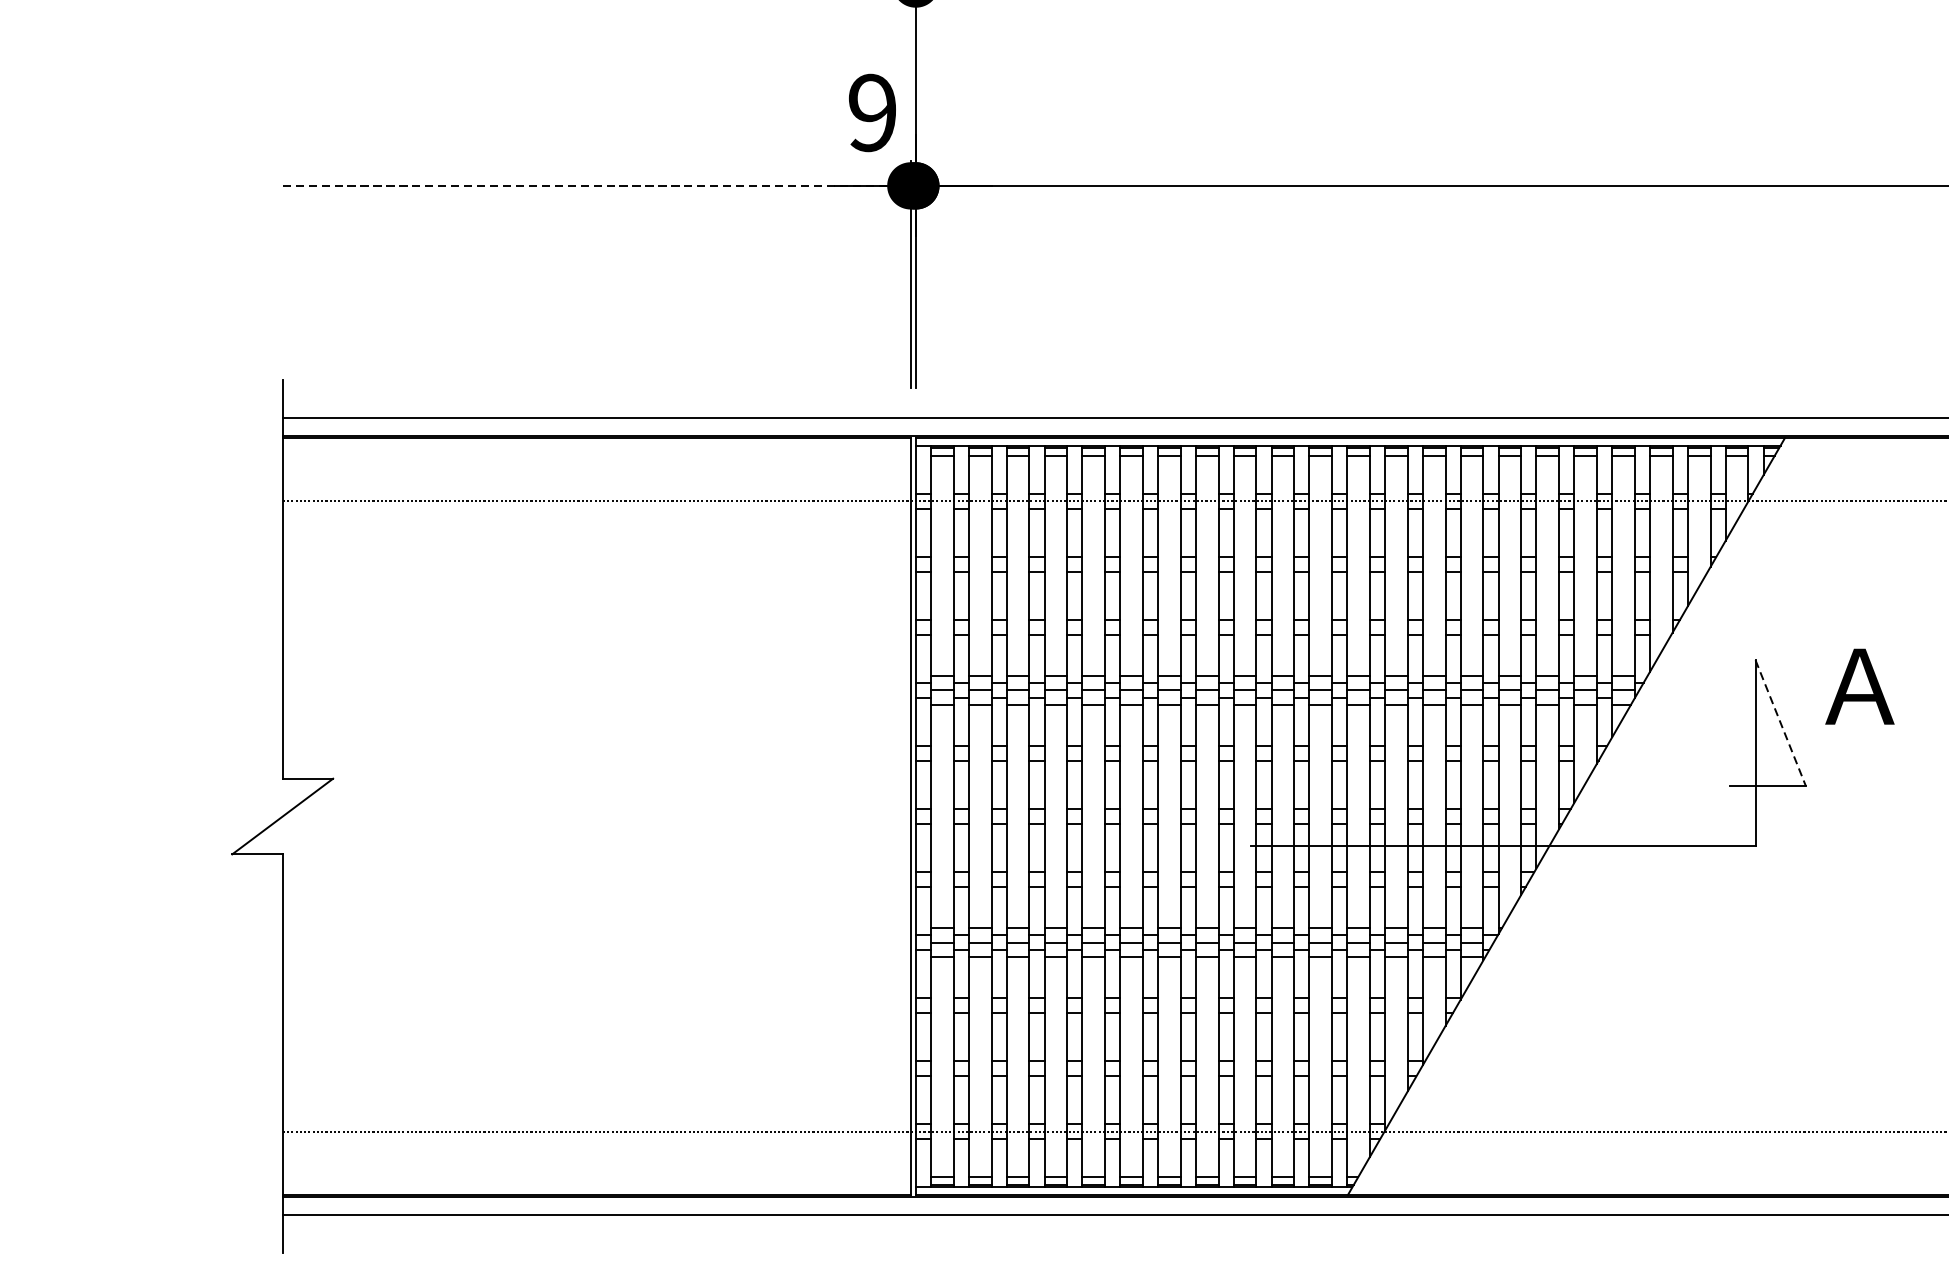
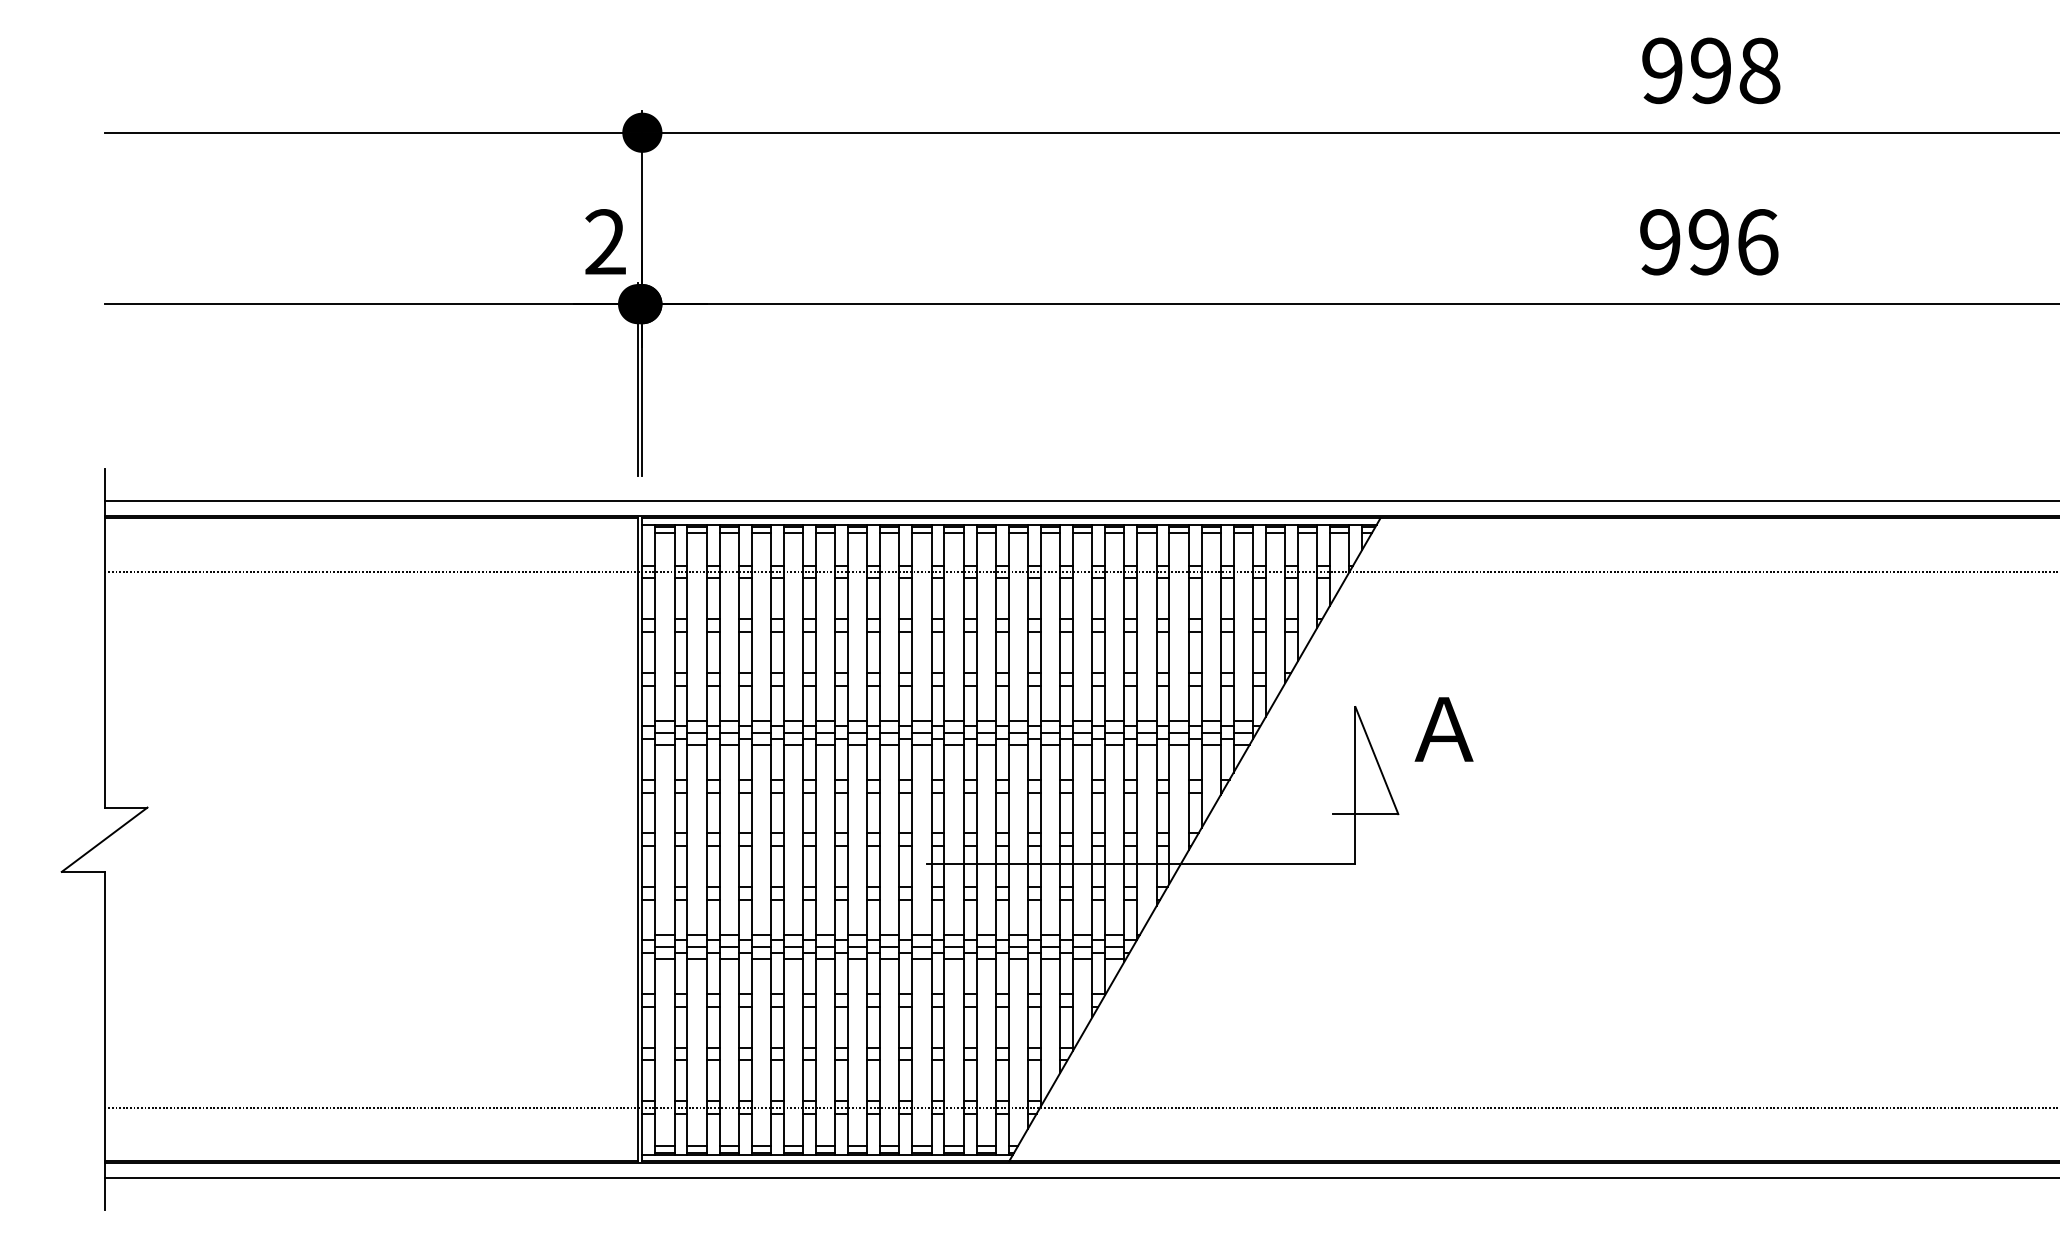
text: (872, 113) -> (605, 242), 9 -> 2
line: (596, 186) -> (371, 304), dashed -> solid
line: (1780, 723) -> (1376, 760), dashed -> solid

